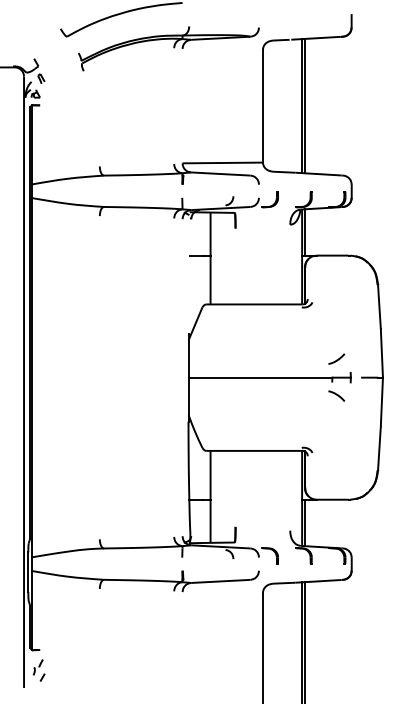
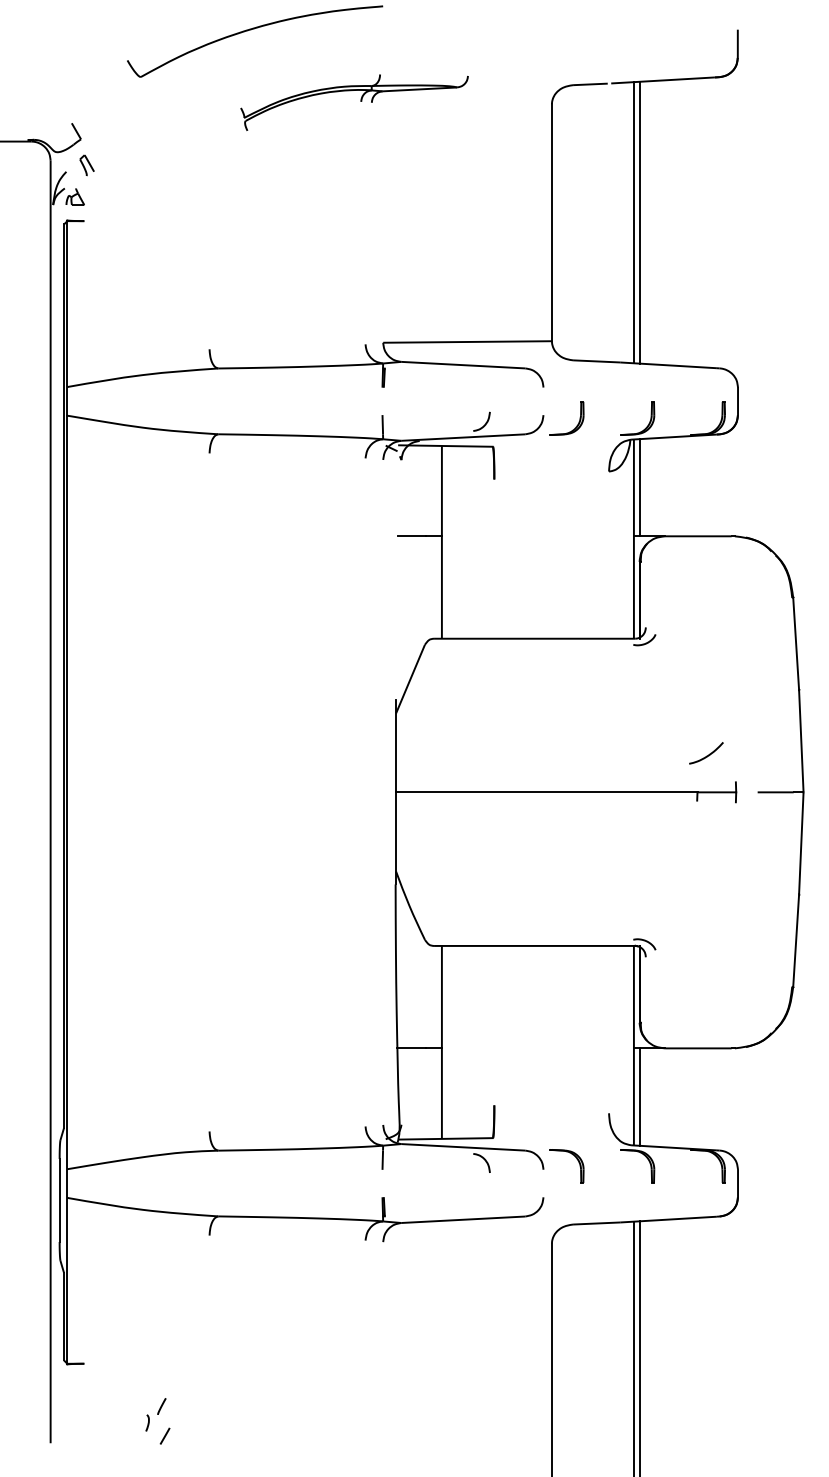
part: (168, 48) -> (353, 101), size x0.6
curve: (336, 395) -> (706, 829), removed
part: (38, 670) -> (156, 1421), moved

